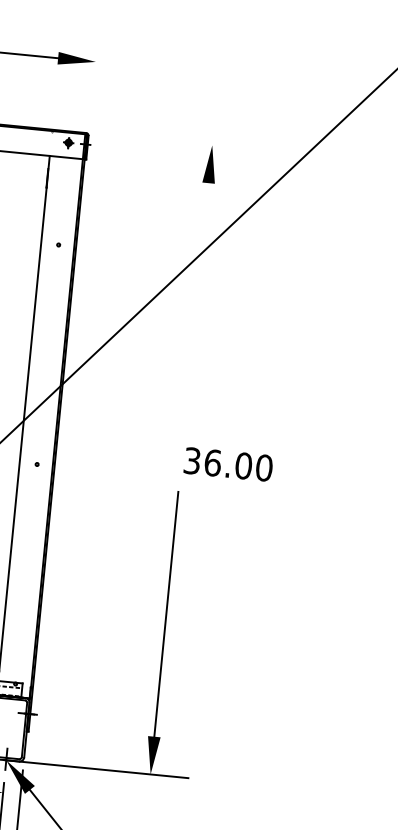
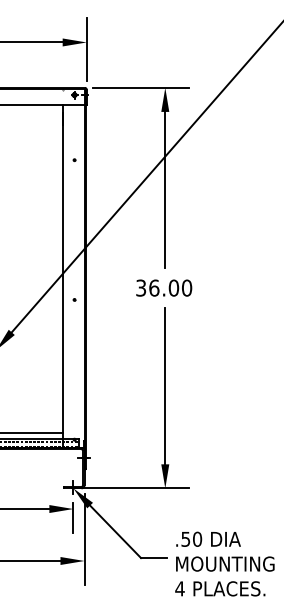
line: (94, 72) -> (86, 49), added
line: (175, 141) -> (141, 87), added
line: (197, 305) -> (165, 189), added
text: (229, 463) -> (164, 287), moved

